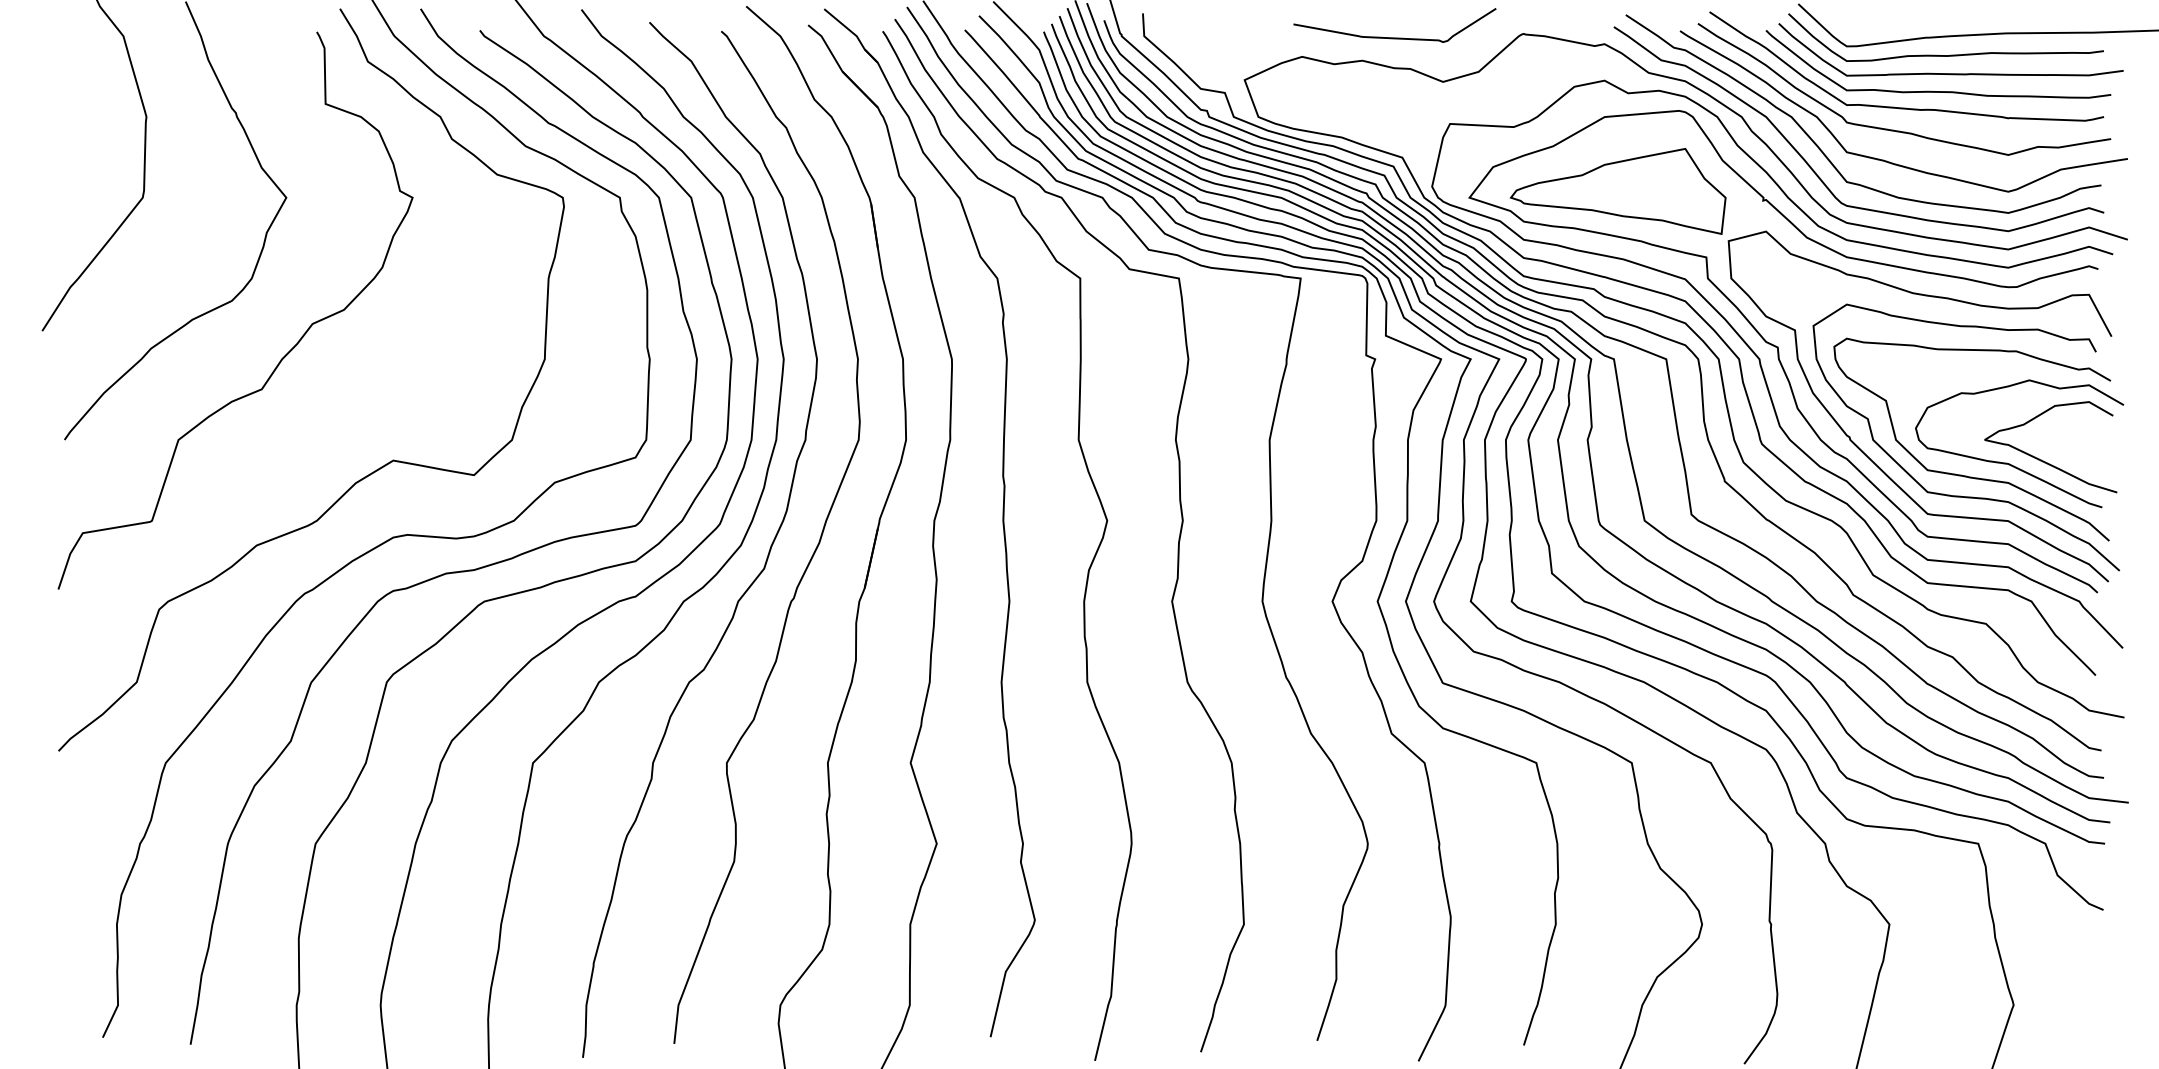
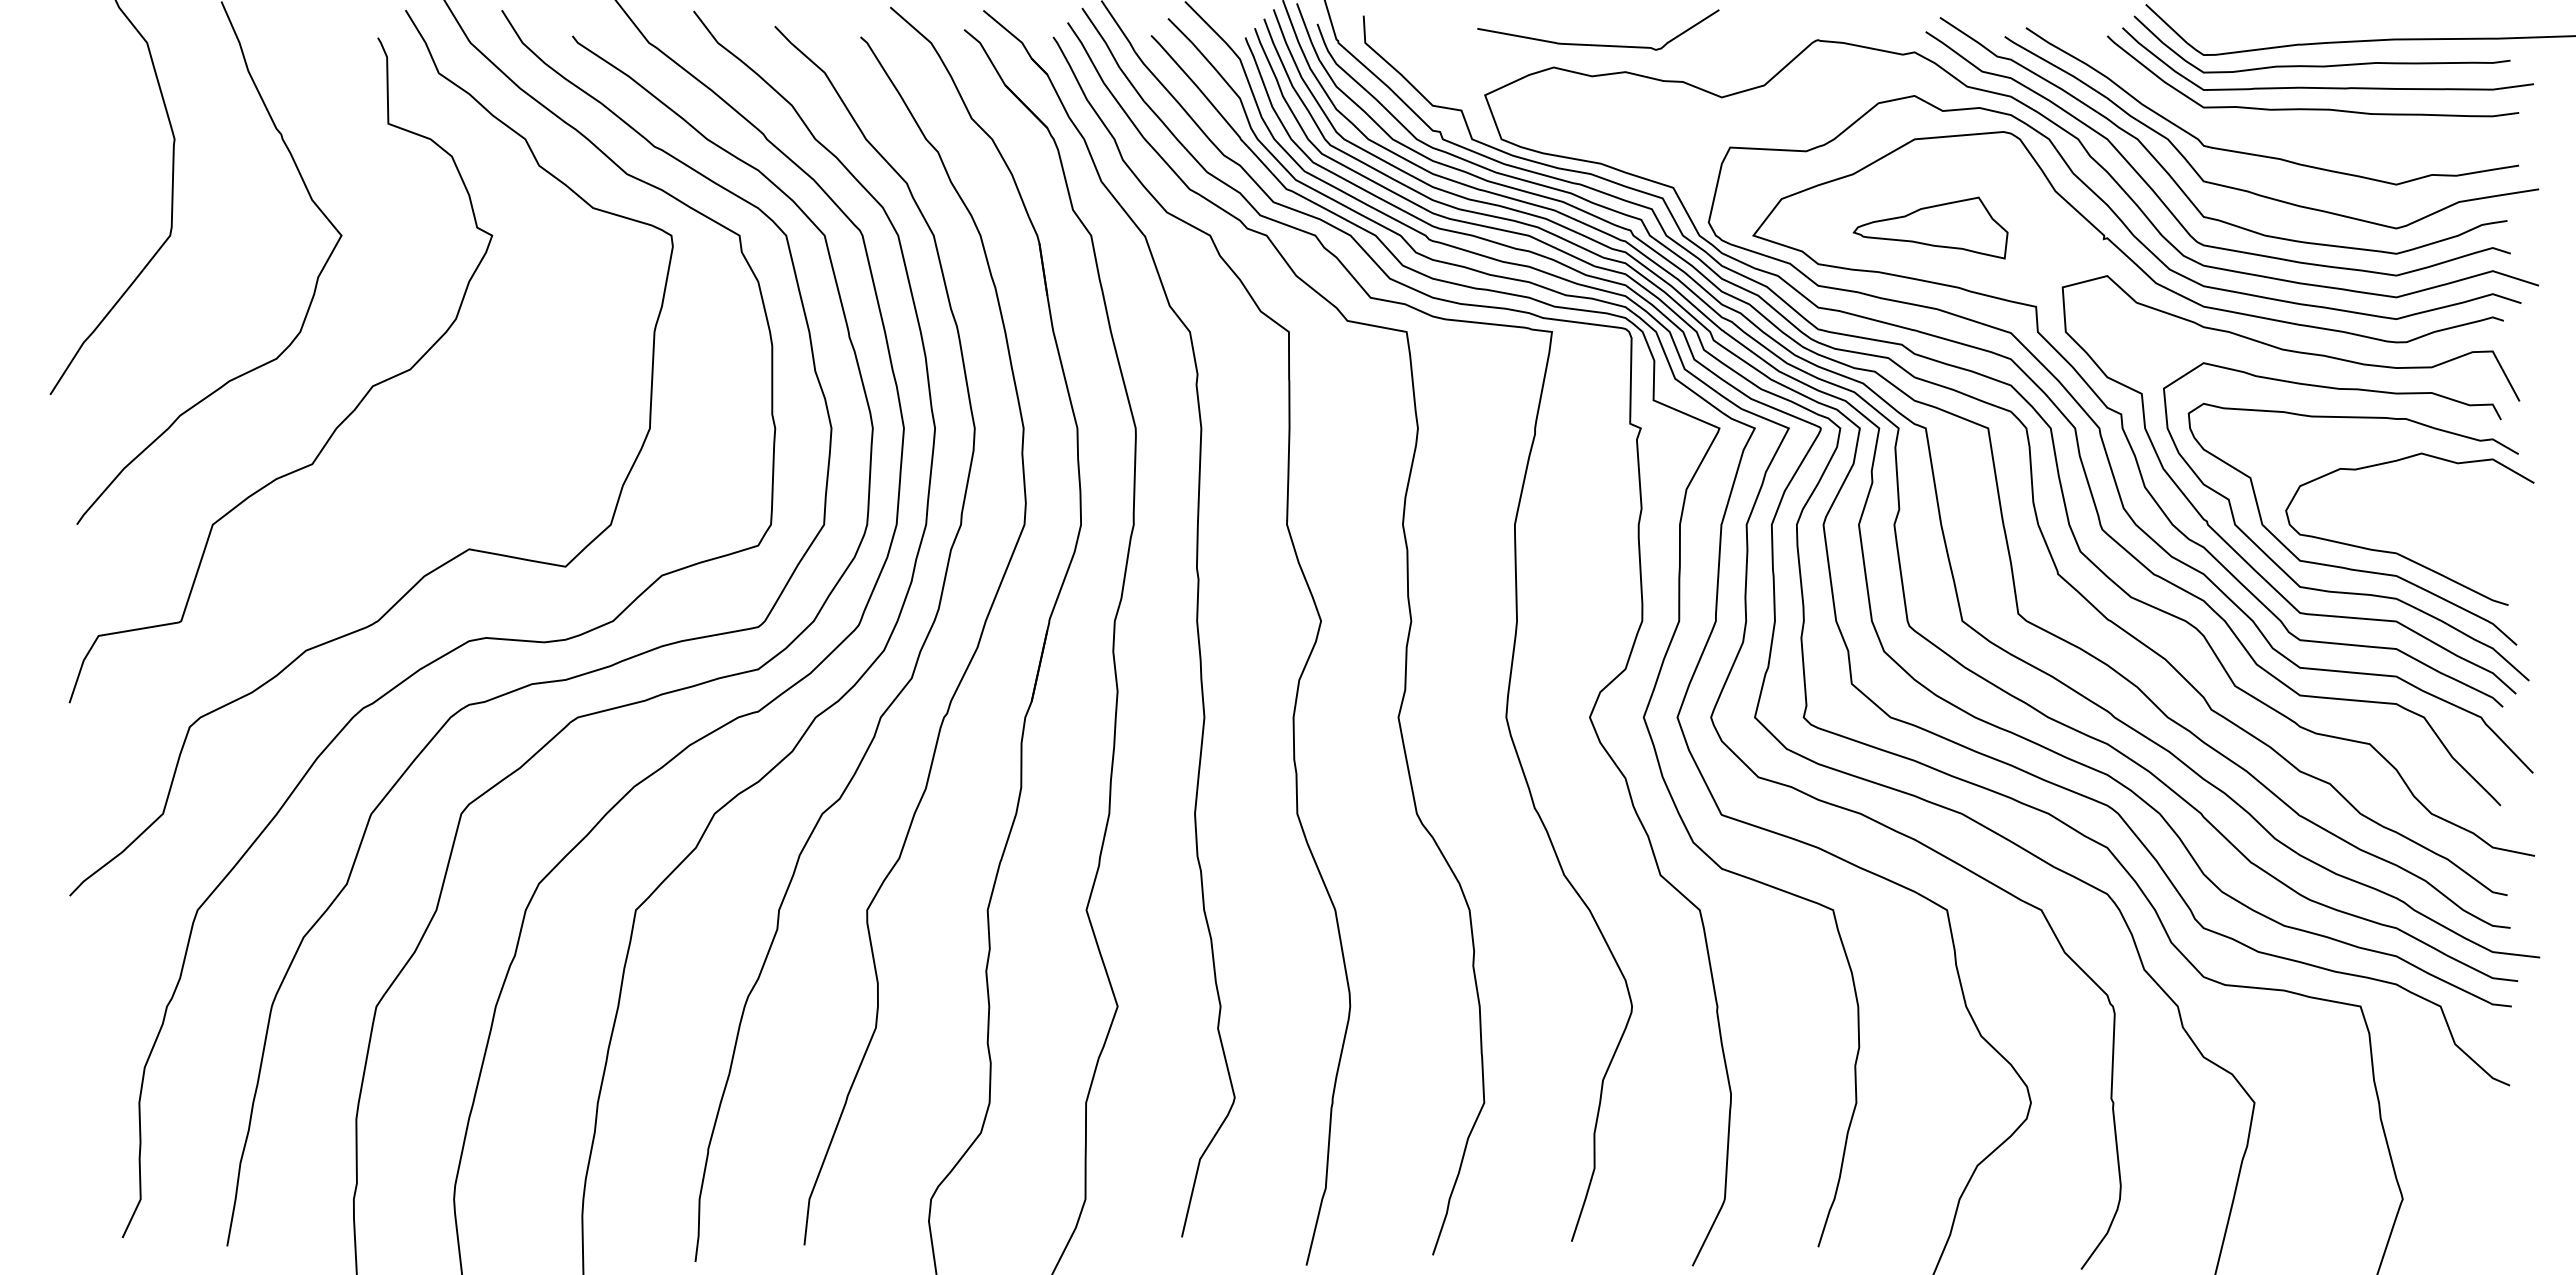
curve: (1395, 37) -> (1598, 44), moved
curve: (1899, 107) -> (2266, 127), removed
part: (1617, 190) -> (1930, 227), size x0.6
curve: (2043, 460) -> (2438, 549), removed

